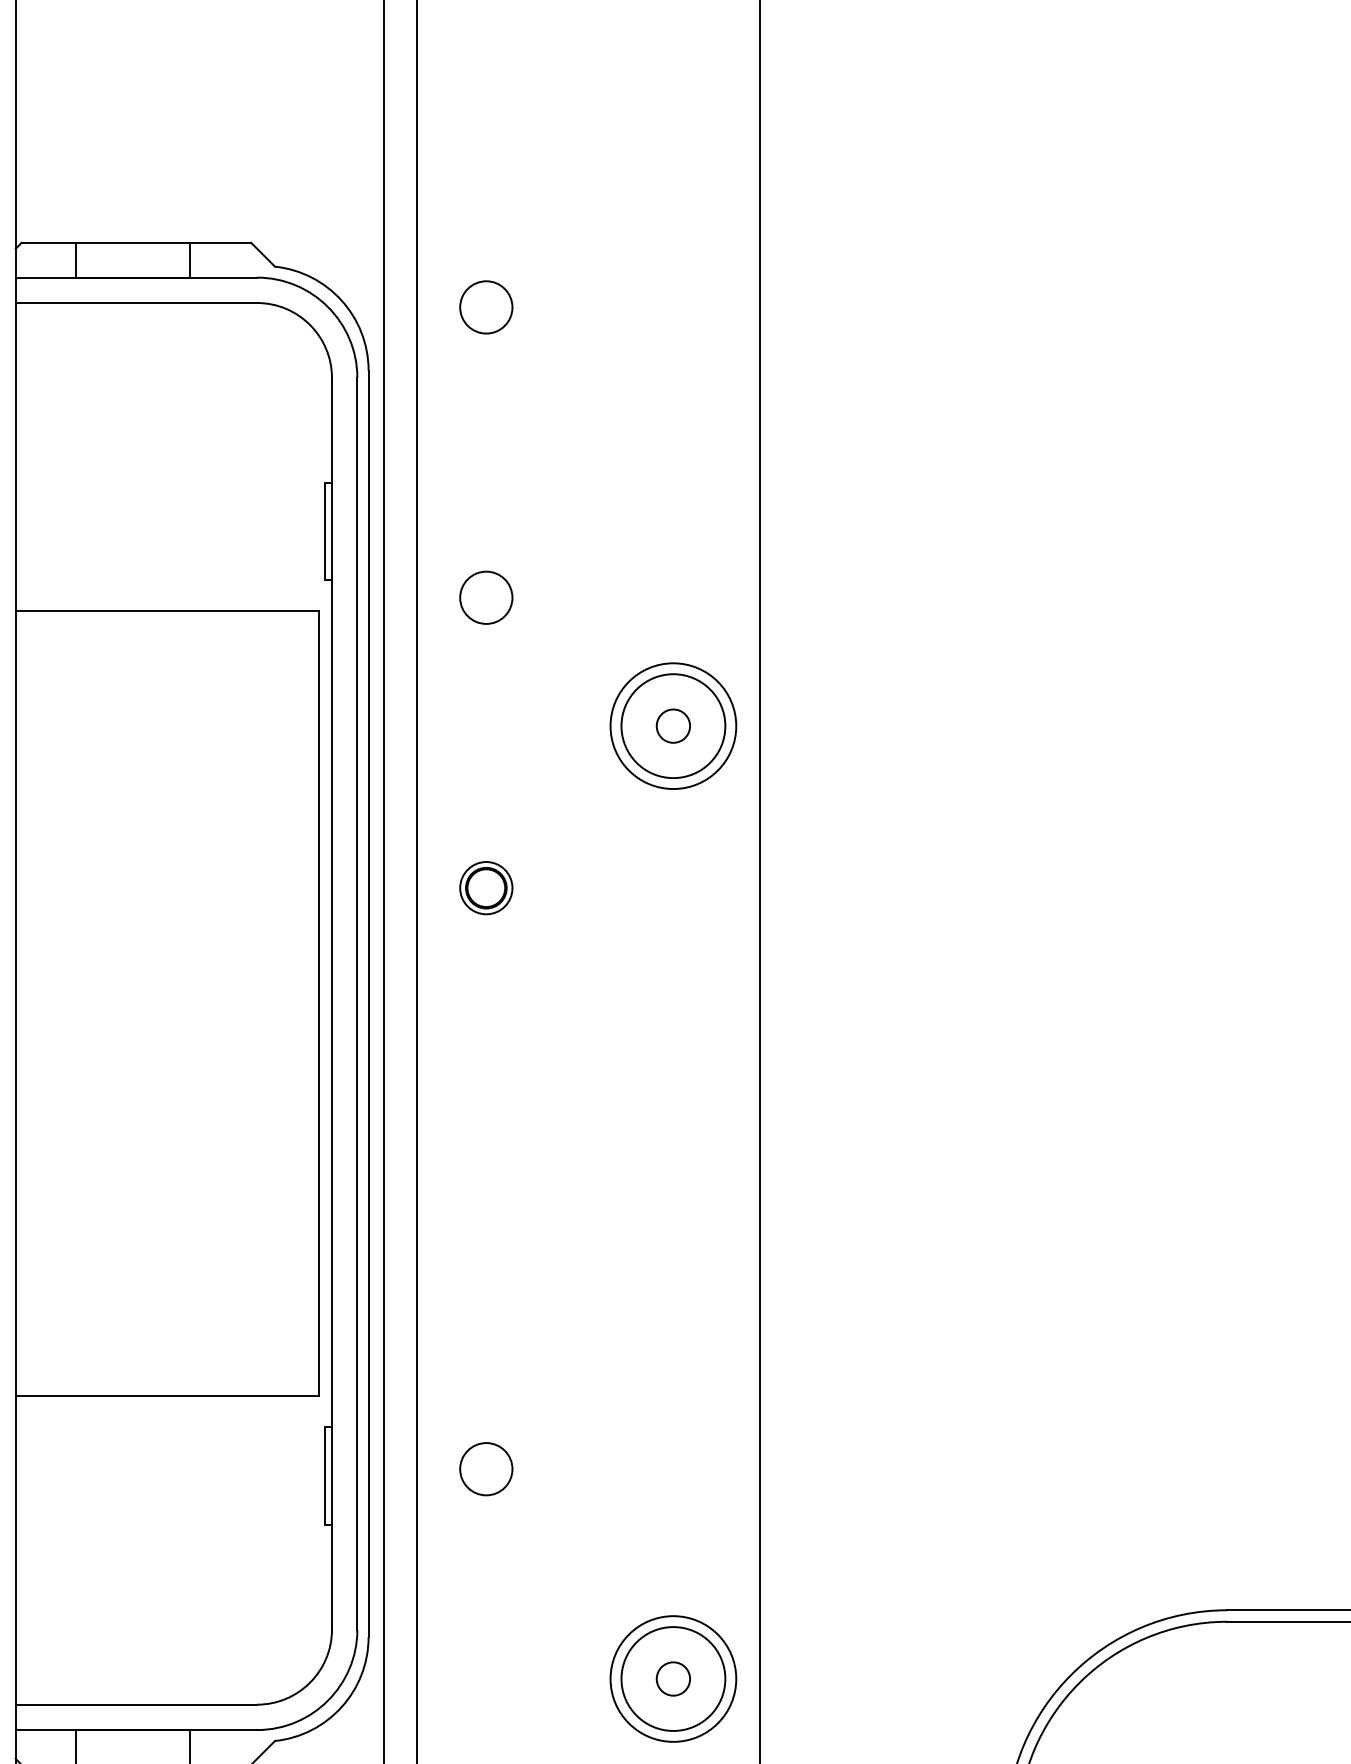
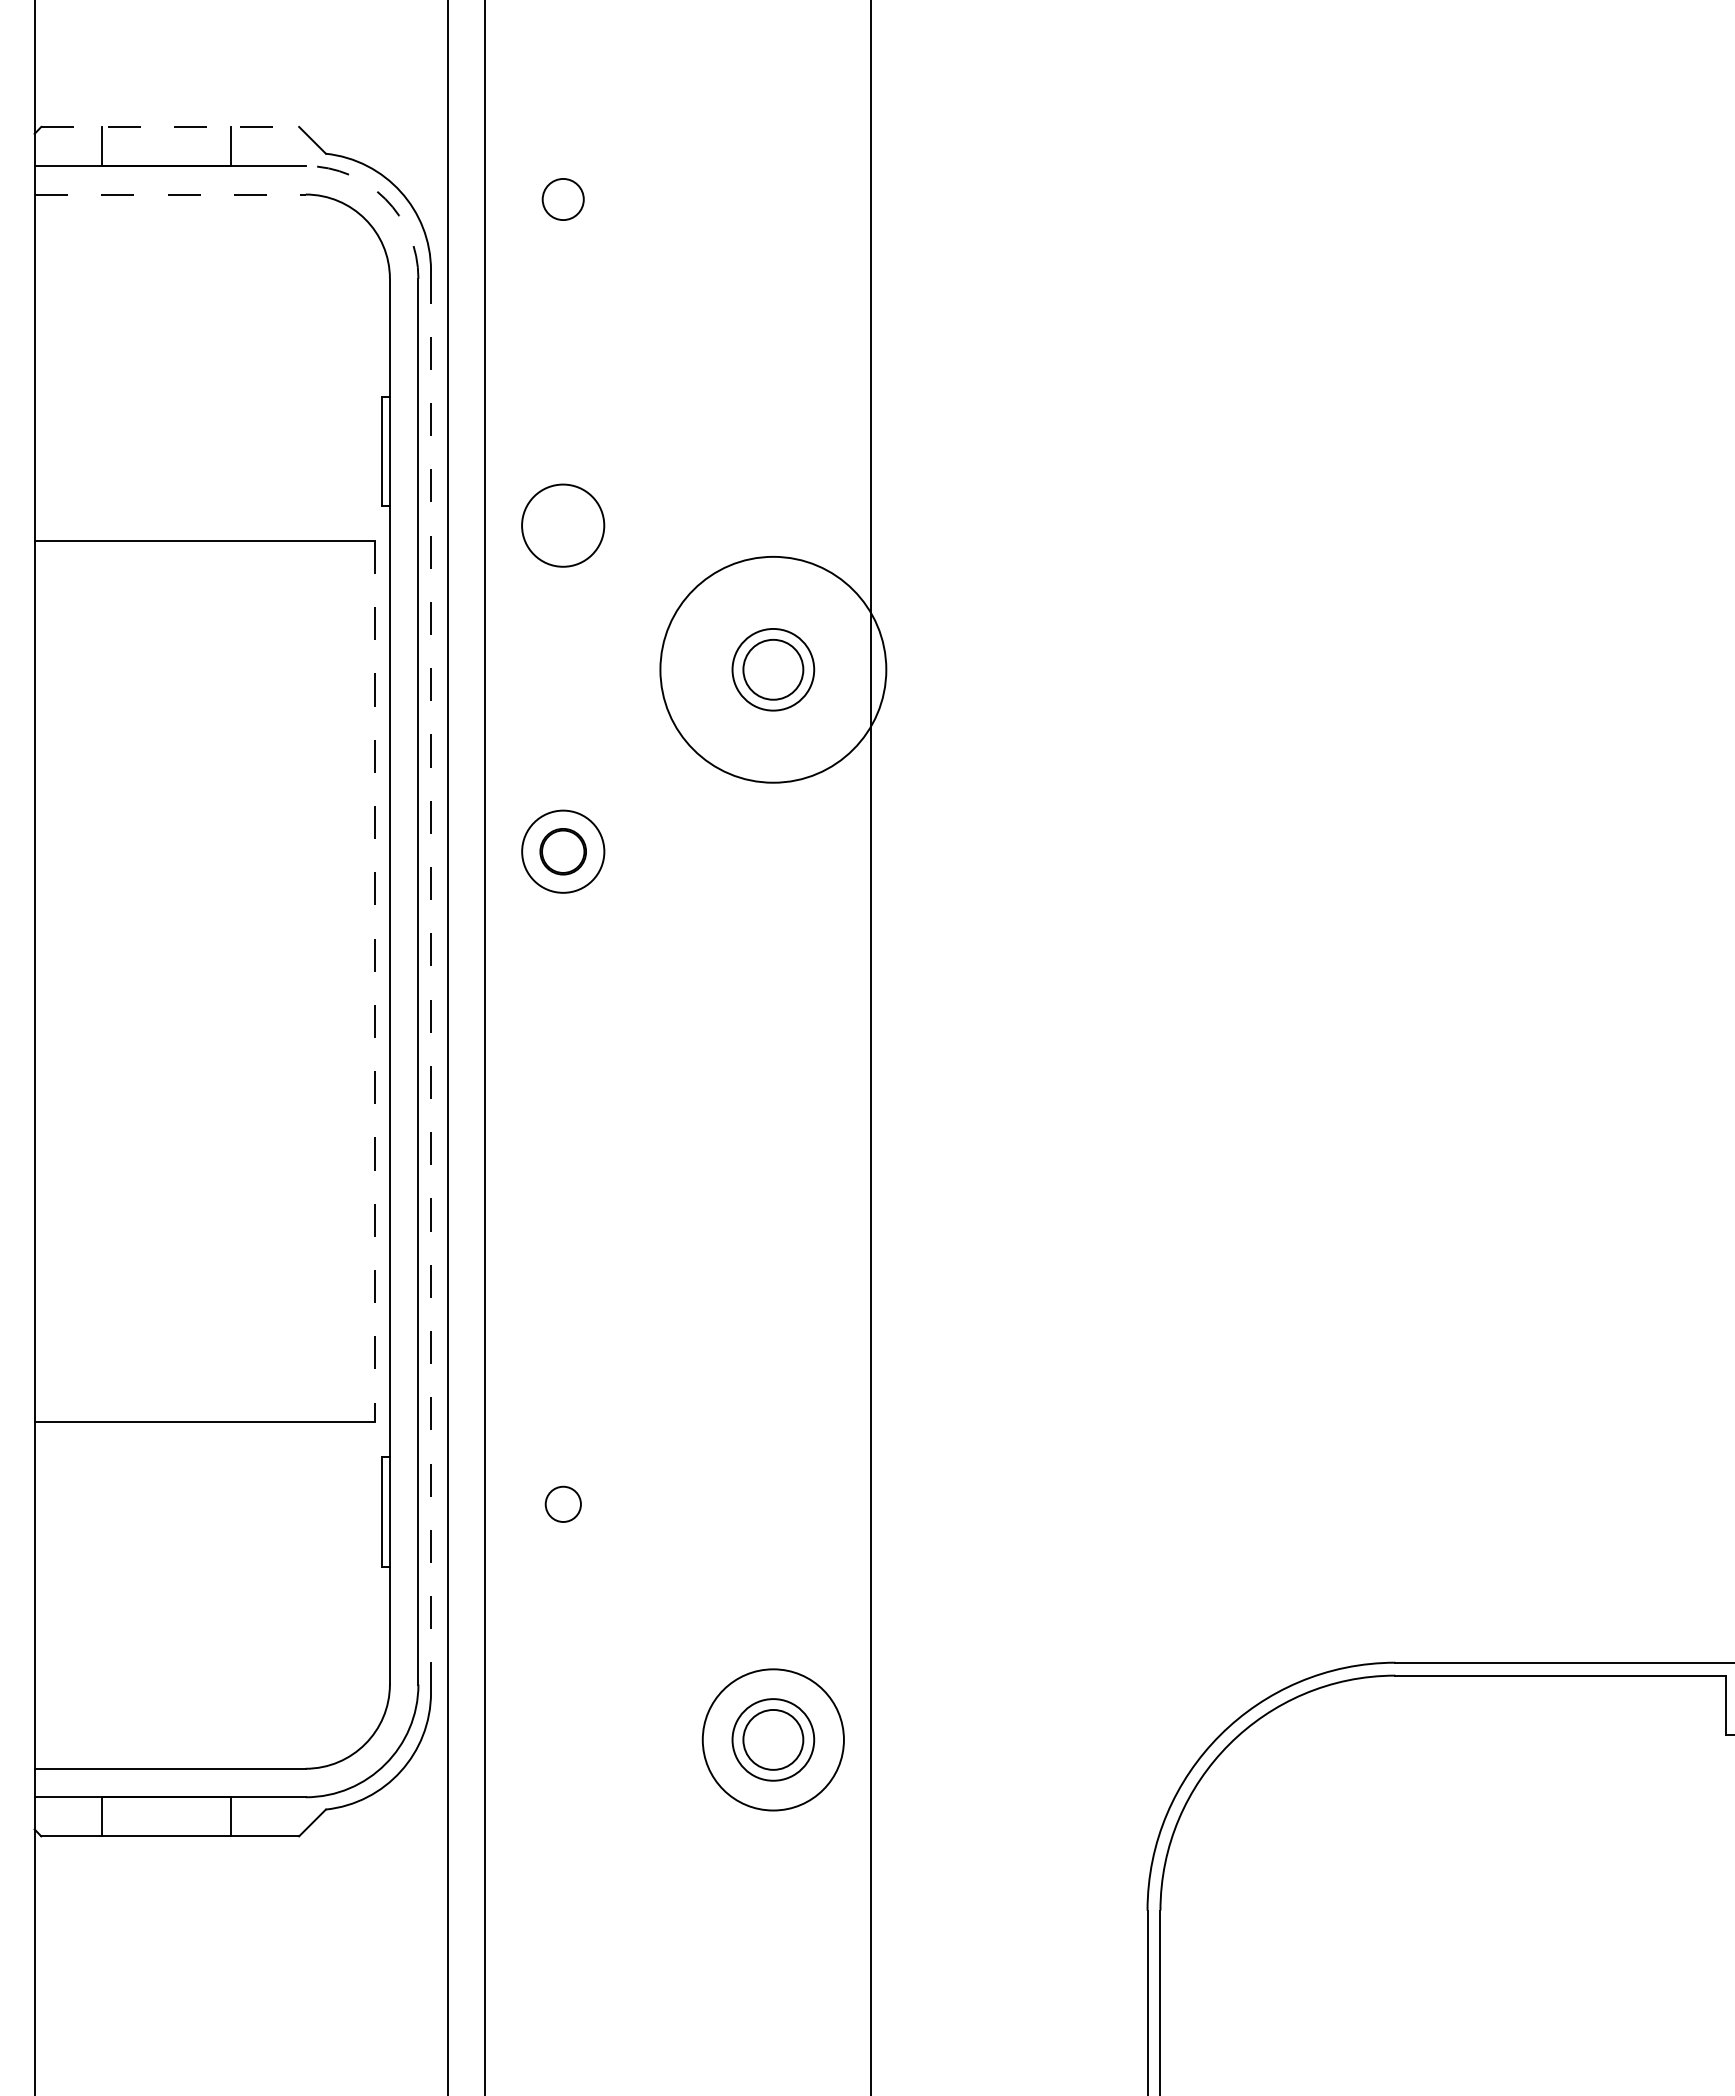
line: (136, 242) -> (170, 126), solid -> dashed
line: (136, 302) -> (170, 194), solid -> dashed
arc: (328, 307) -> (385, 199), solid -> dashed
circle: (485, 307) -> (562, 199), size x0.7
circle: (486, 597) -> (563, 525), size x1.4
circle: (672, 725) -> (772, 669), size x1.6
circle: (673, 725) -> (773, 669), size x0.7
circle: (673, 725) -> (773, 669), size x1.6
circle: (485, 887) -> (562, 851), size x1.4
line: (319, 1003) -> (375, 981), solid -> dashed
line: (369, 1004) -> (431, 982), solid -> dashed
circle: (486, 1469) -> (563, 1504), size x0.6
circle: (673, 1678) -> (773, 1739), size x0.7
circle: (673, 1678) -> (773, 1739), size x1.6

